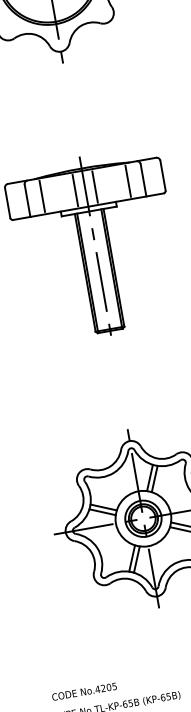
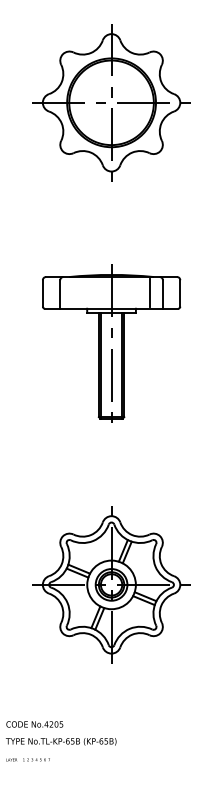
line: (95, 186) -> (120, 292), removed
line: (74, 190) -> (102, 292), removed
line: (42, 195) -> (73, 292), removed

